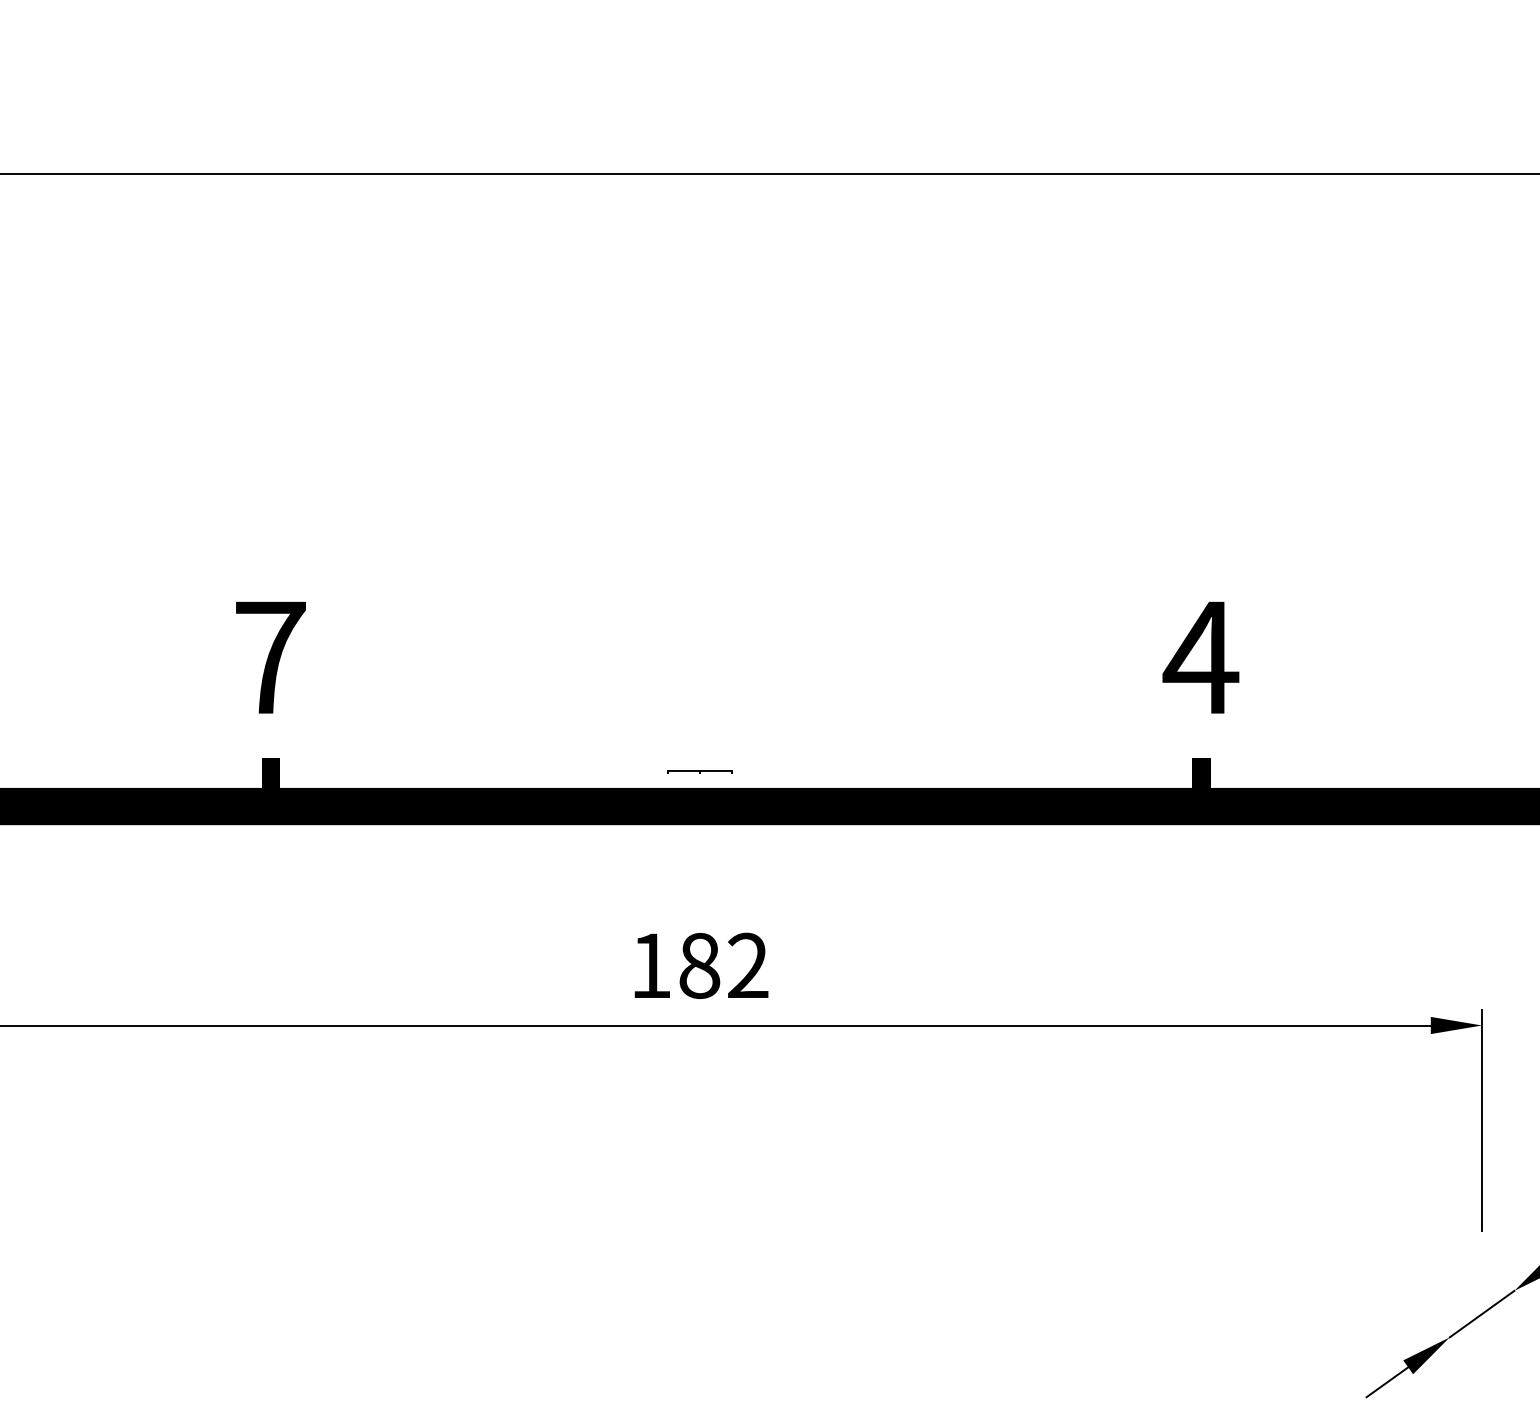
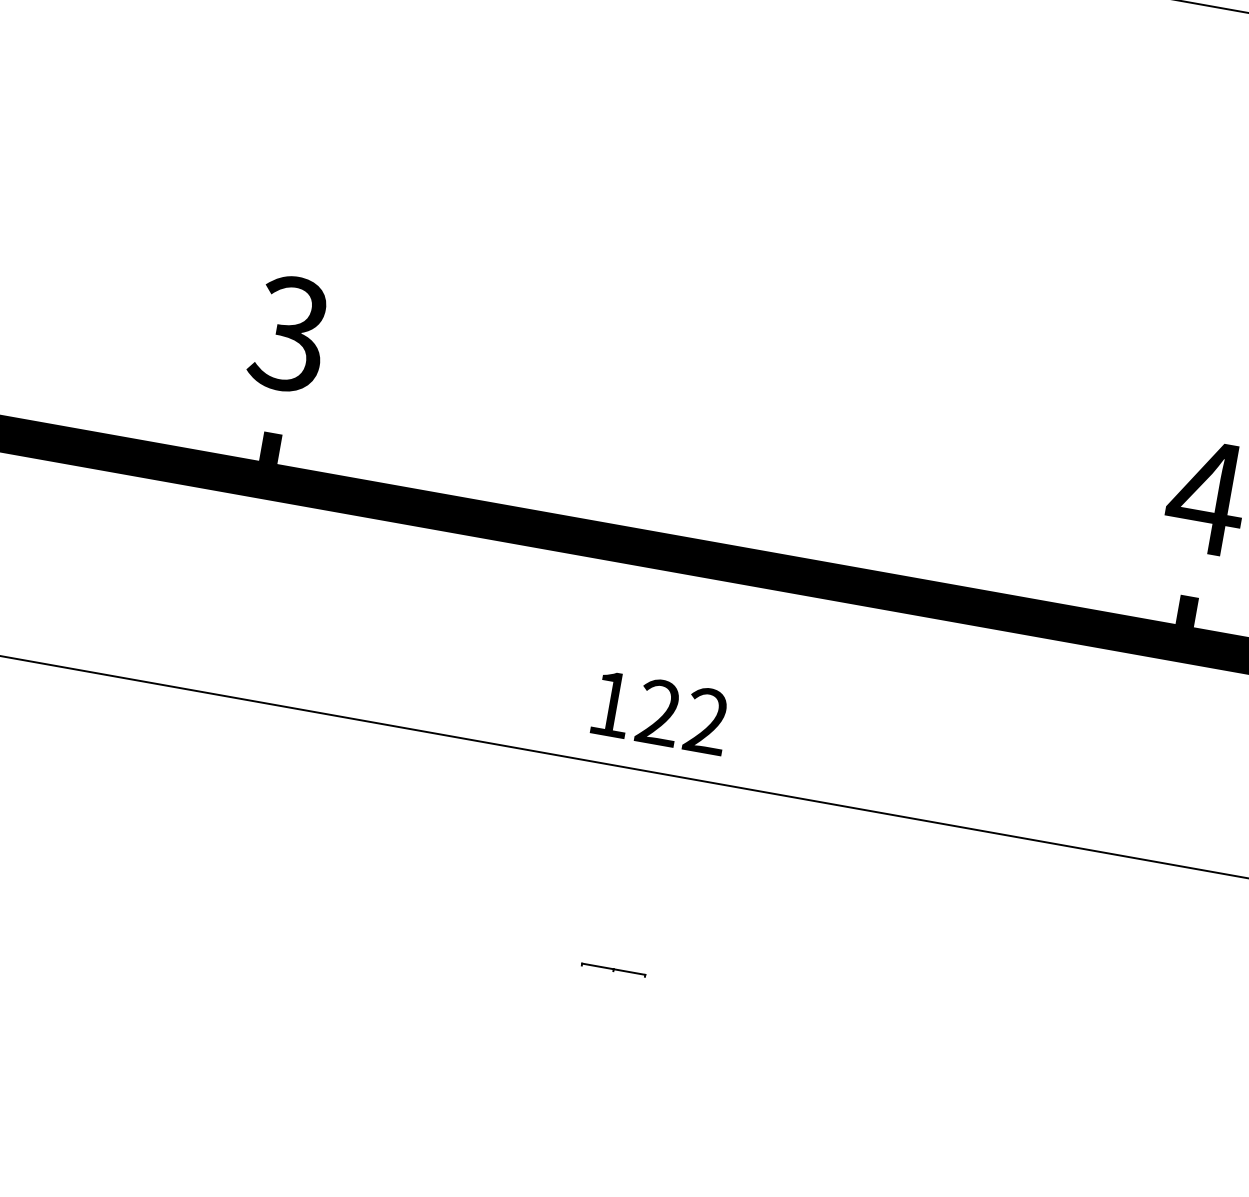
text: (269, 657) -> (289, 333), 7 -> 3
part: (699, 771) -> (613, 969), moved
text: (699, 965) -> (659, 712), 182 -> 122

